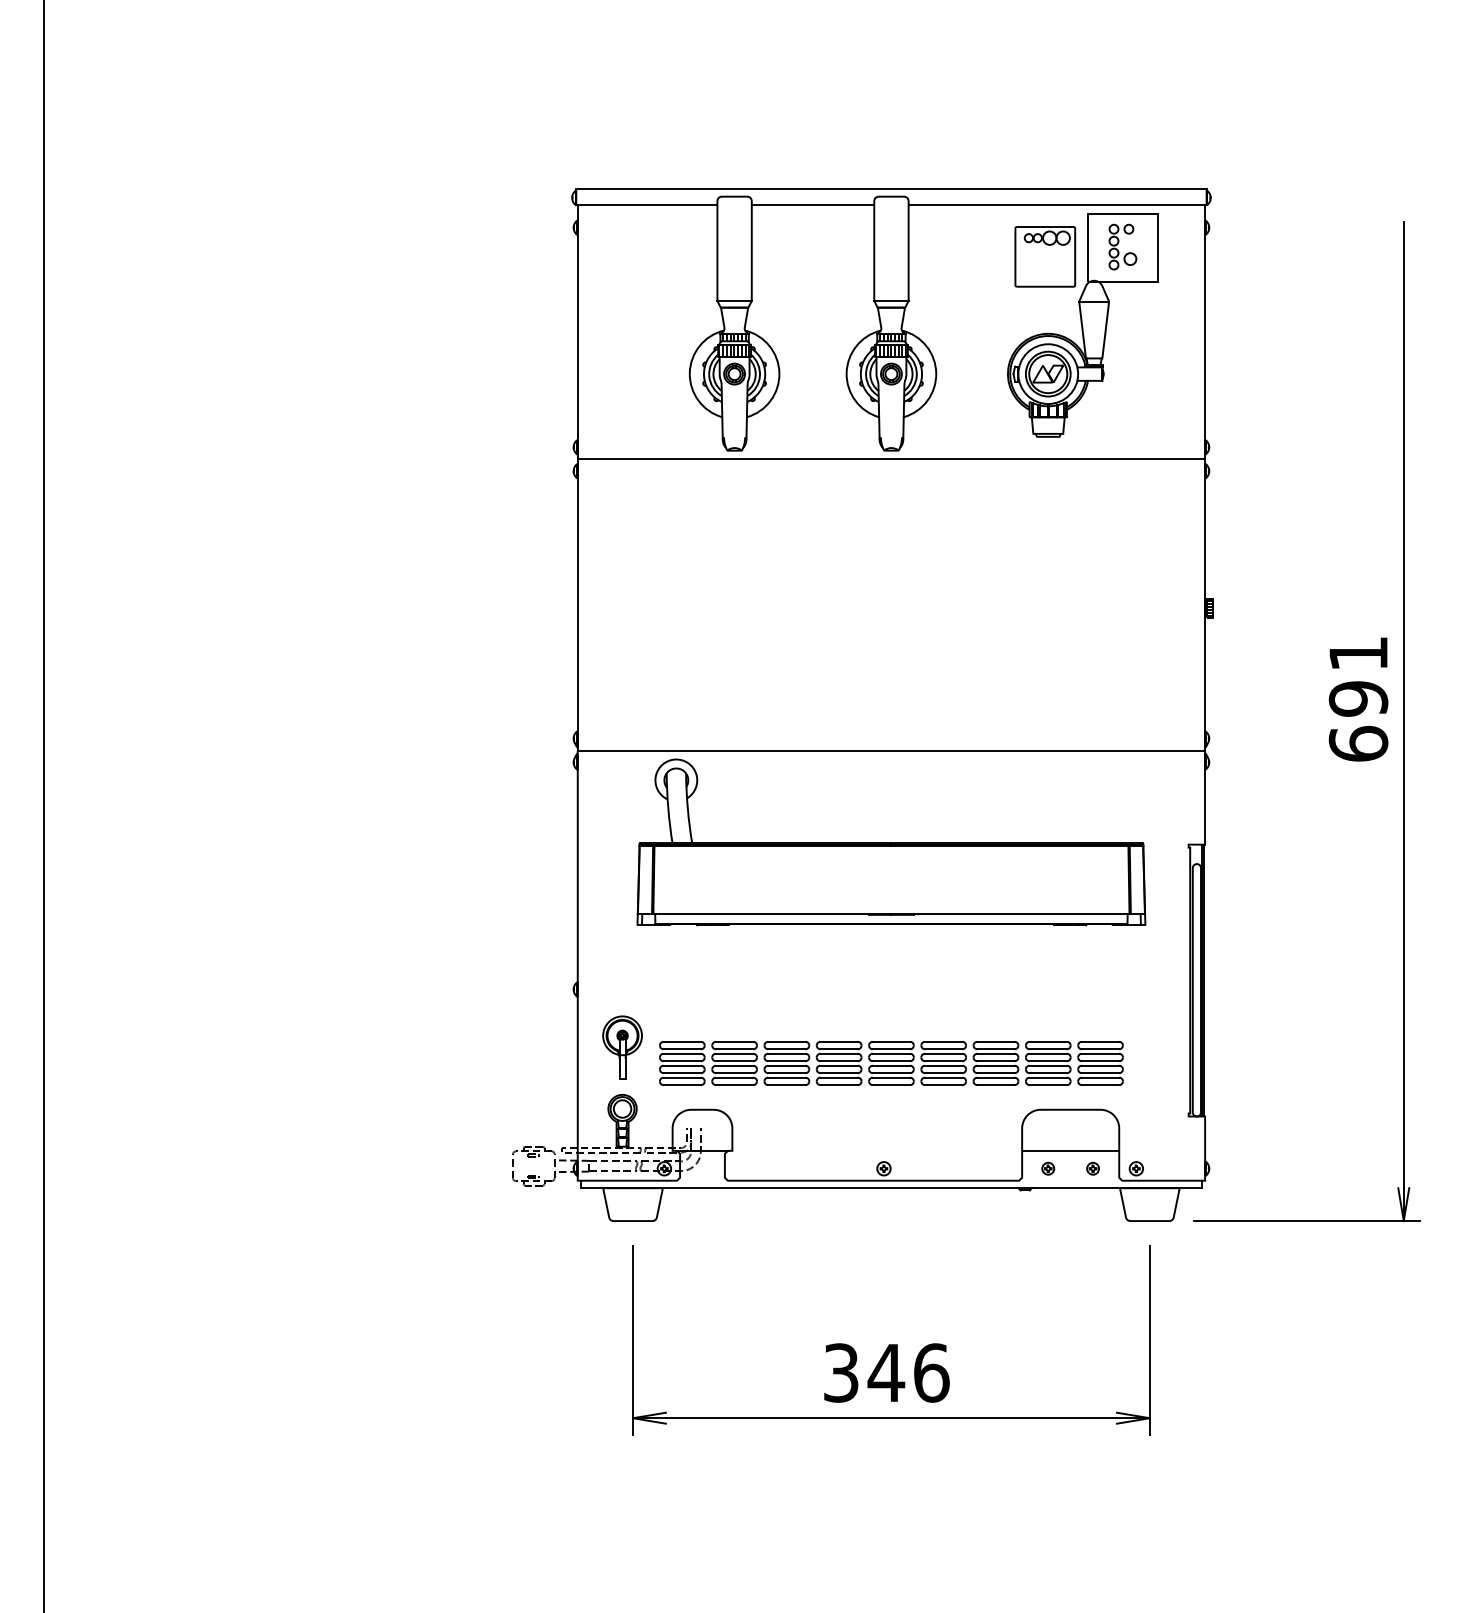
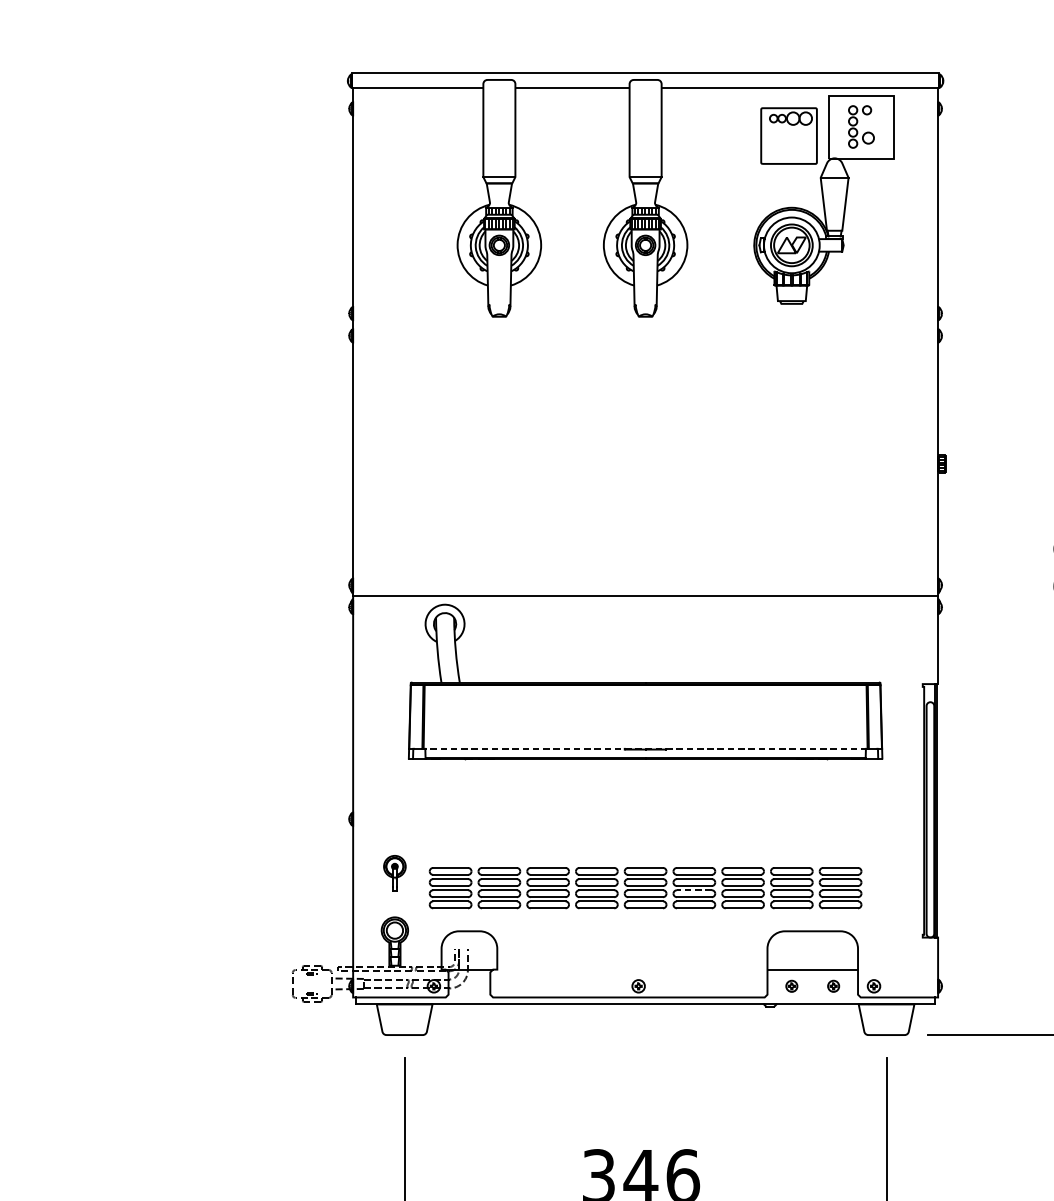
line: (891, 459) -> (645, 324), removed
line: (890, 914) -> (644, 749), solid -> dashed
part: (622, 1047) -> (394, 873), size x0.6
line: (943, 1065) -> (694, 890), solid -> dashed

